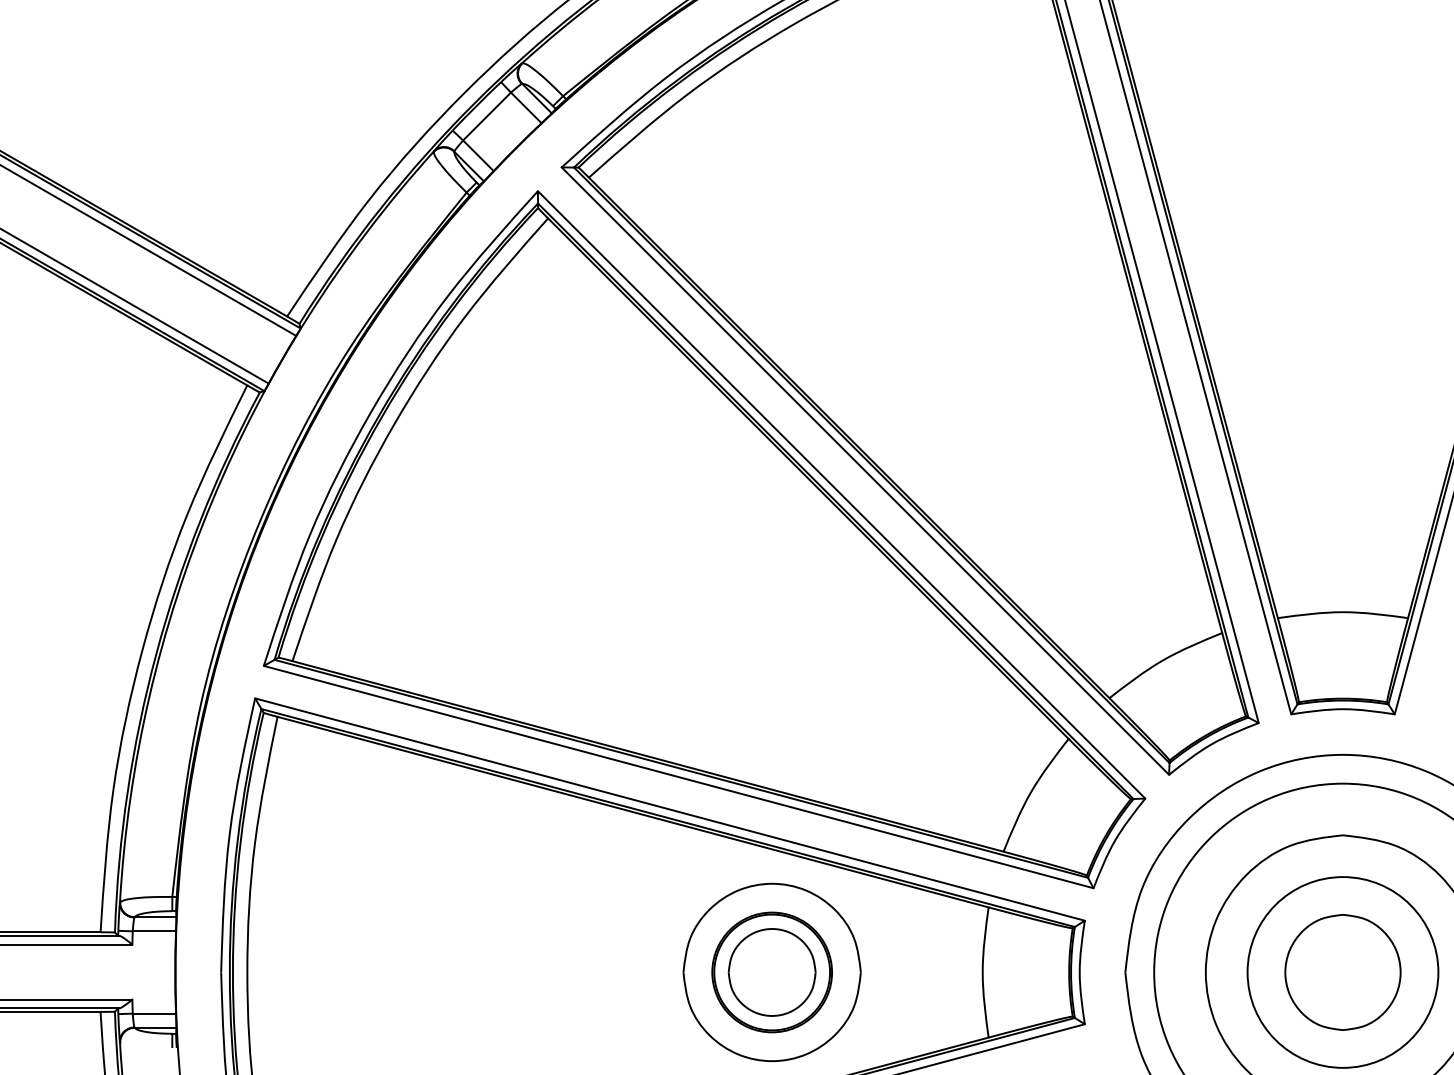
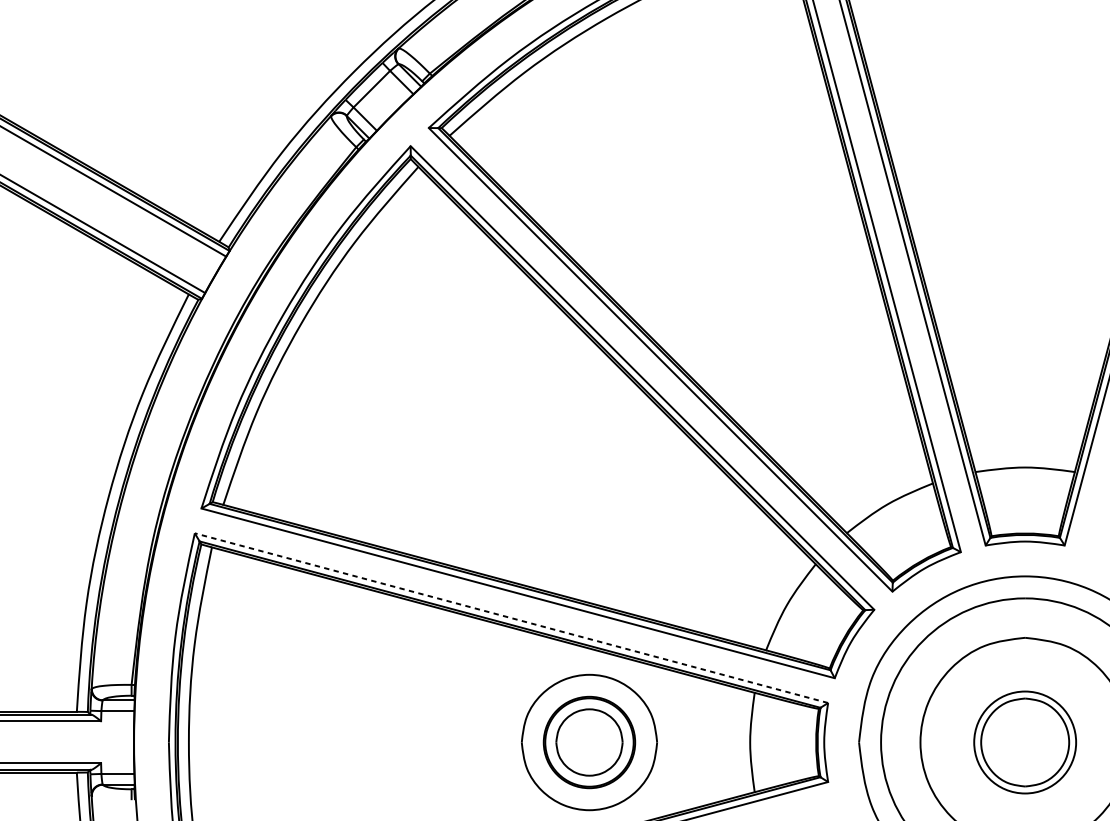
line: (669, 809) -> (511, 618), solid -> dashed
circle: (1342, 972) -> (1024, 742), size x0.7

